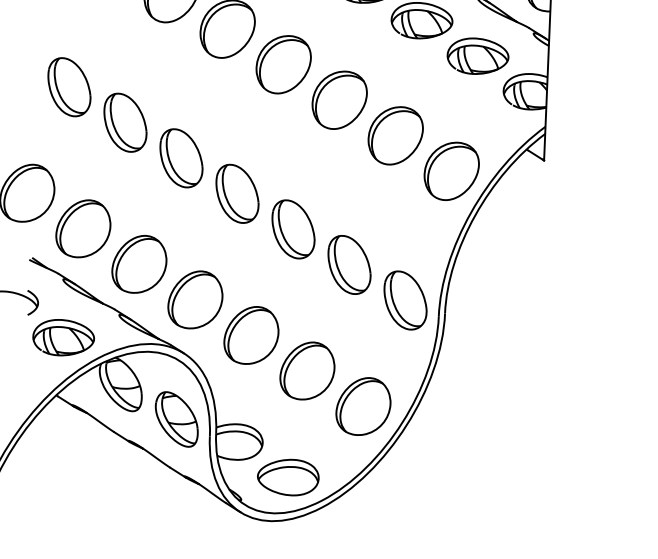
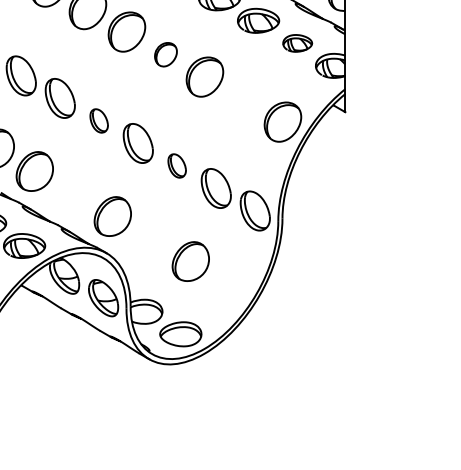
part: (477, 56) -> (297, 43), size x0.7
part: (282, 64) -> (165, 54), size x0.6
part: (395, 135) -> (243, 99), removed
part: (180, 157) -> (98, 120), size x0.6
part: (292, 228) -> (176, 165), size x0.6
part: (138, 263) -> (73, 193), removed
part: (251, 334) -> (151, 238), removed
part: (363, 405) -> (229, 283), removed

